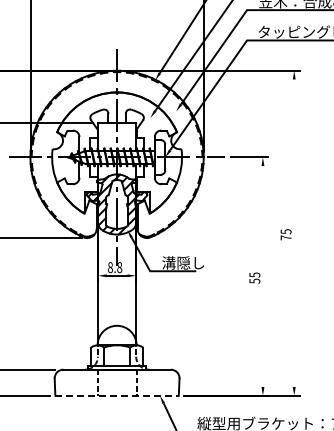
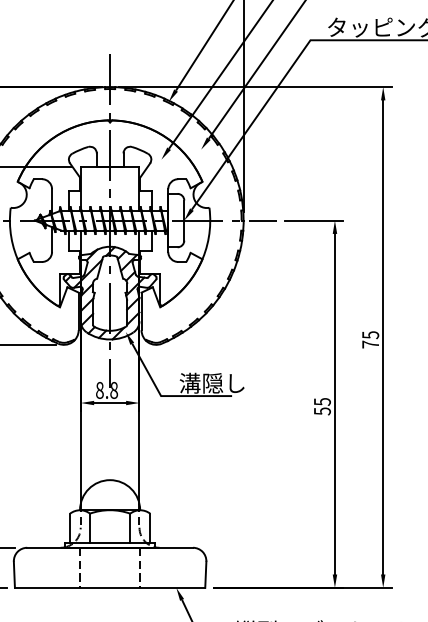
line: (294, 233) -> (383, 337), added
line: (262, 276) -> (334, 404), added
line: (117, 395) -> (110, 587), dashed -> solid

